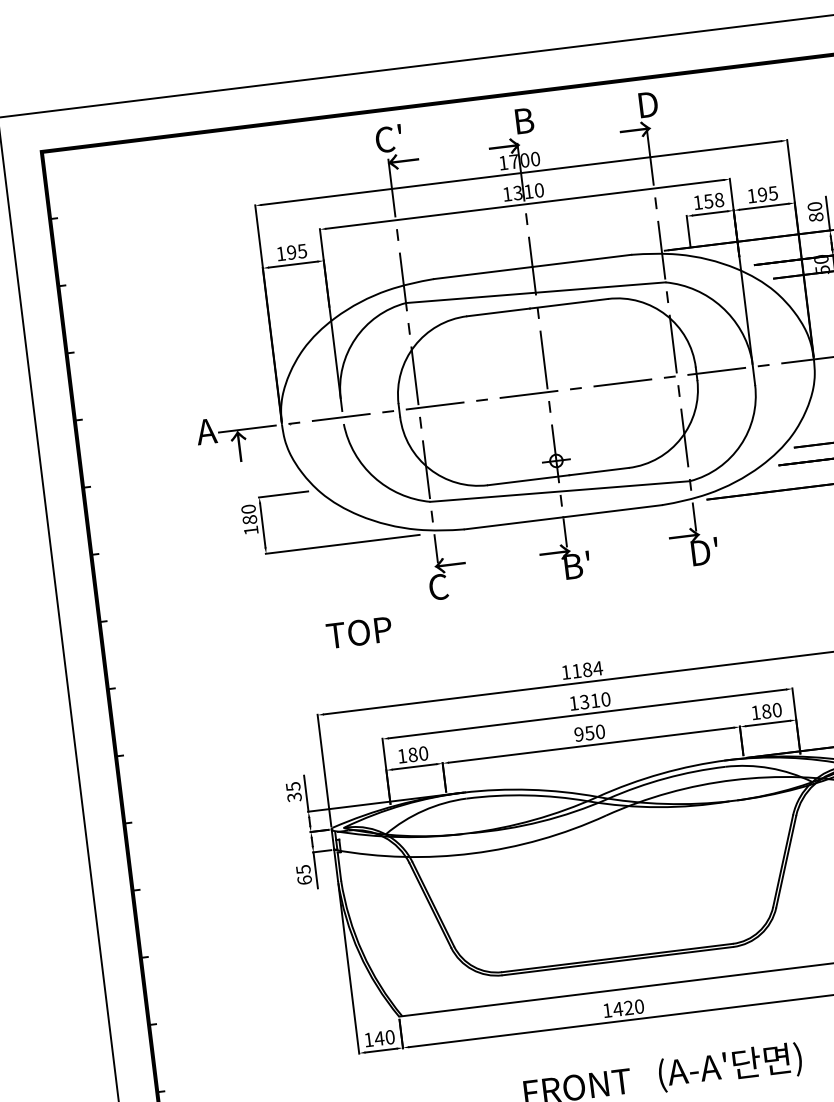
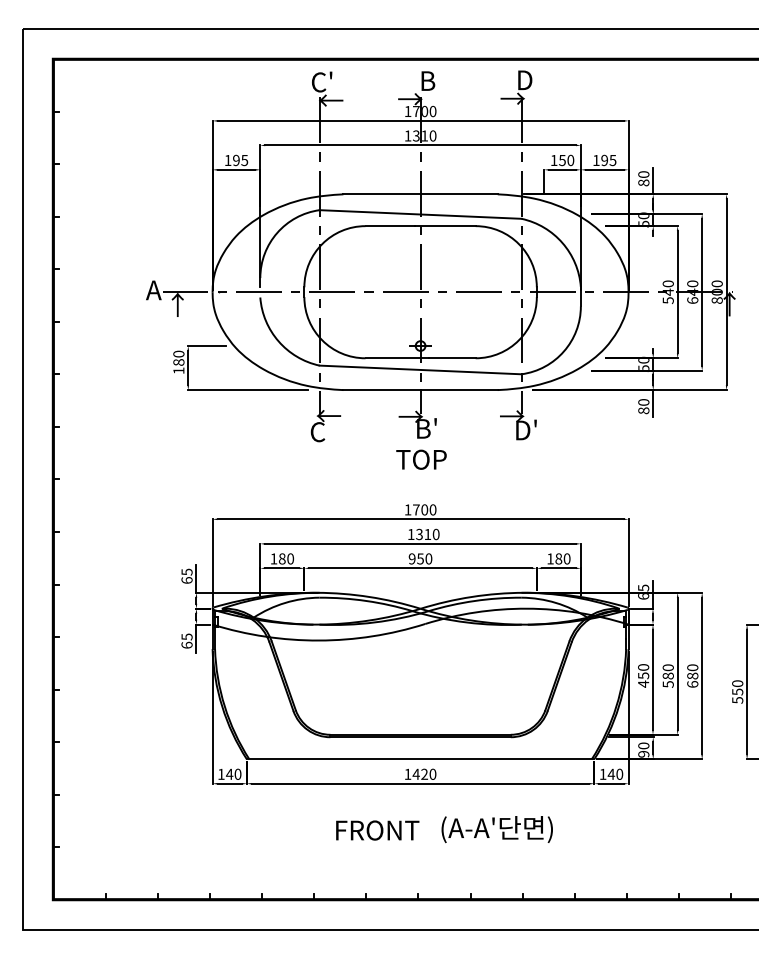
text: (718, 200) -> (570, 160), 158 -> 150
text: (359, 632) -> (421, 459), moved
text: (587, 669) -> (424, 509), 1184 -> 1700
text: (293, 797) -> (186, 580), 35 -> 65

